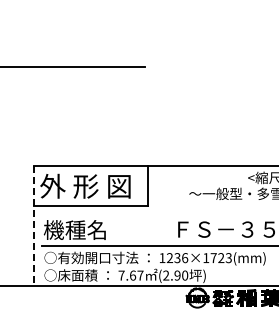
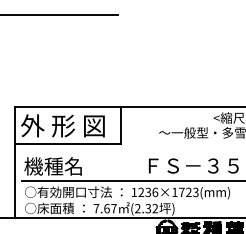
line: (33, 226) -> (14, 163), dashed -> solid
text: (181, 275) -> (151, 208), (2.90 -> (2.32

